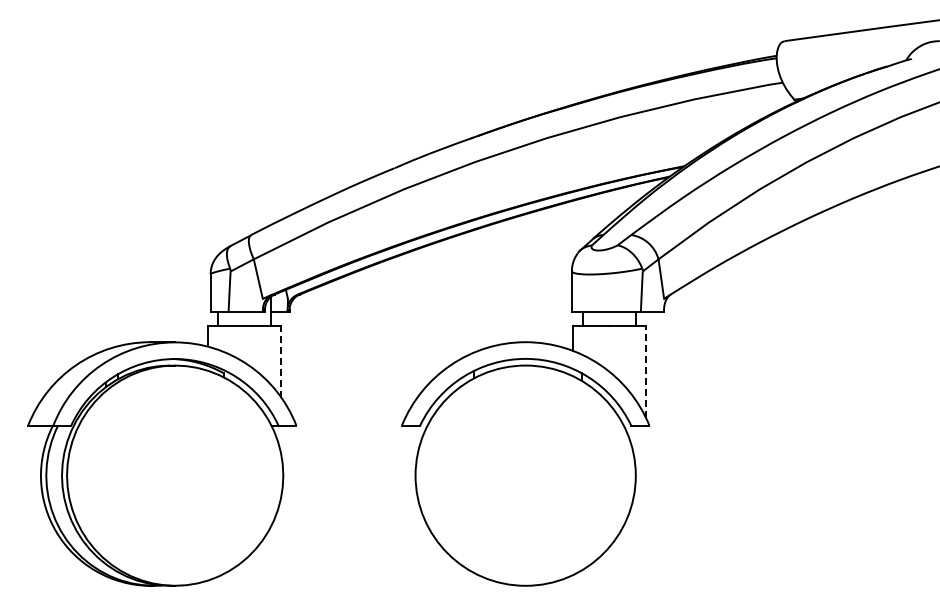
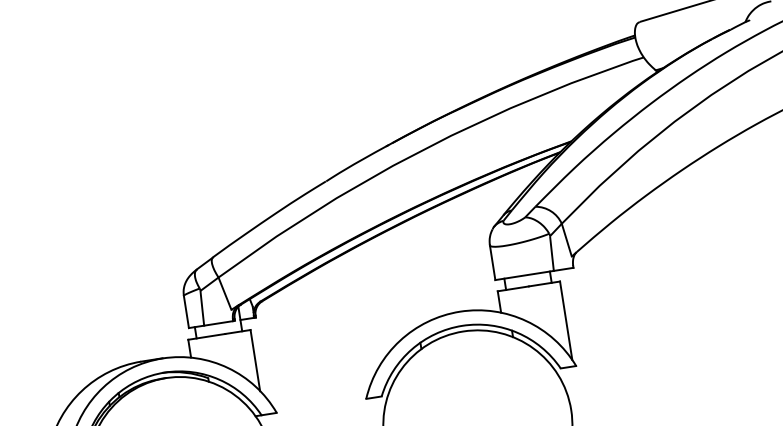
line: (281, 361) -> (255, 360), dashed -> solid
line: (646, 371) -> (566, 320), dashed -> solid

